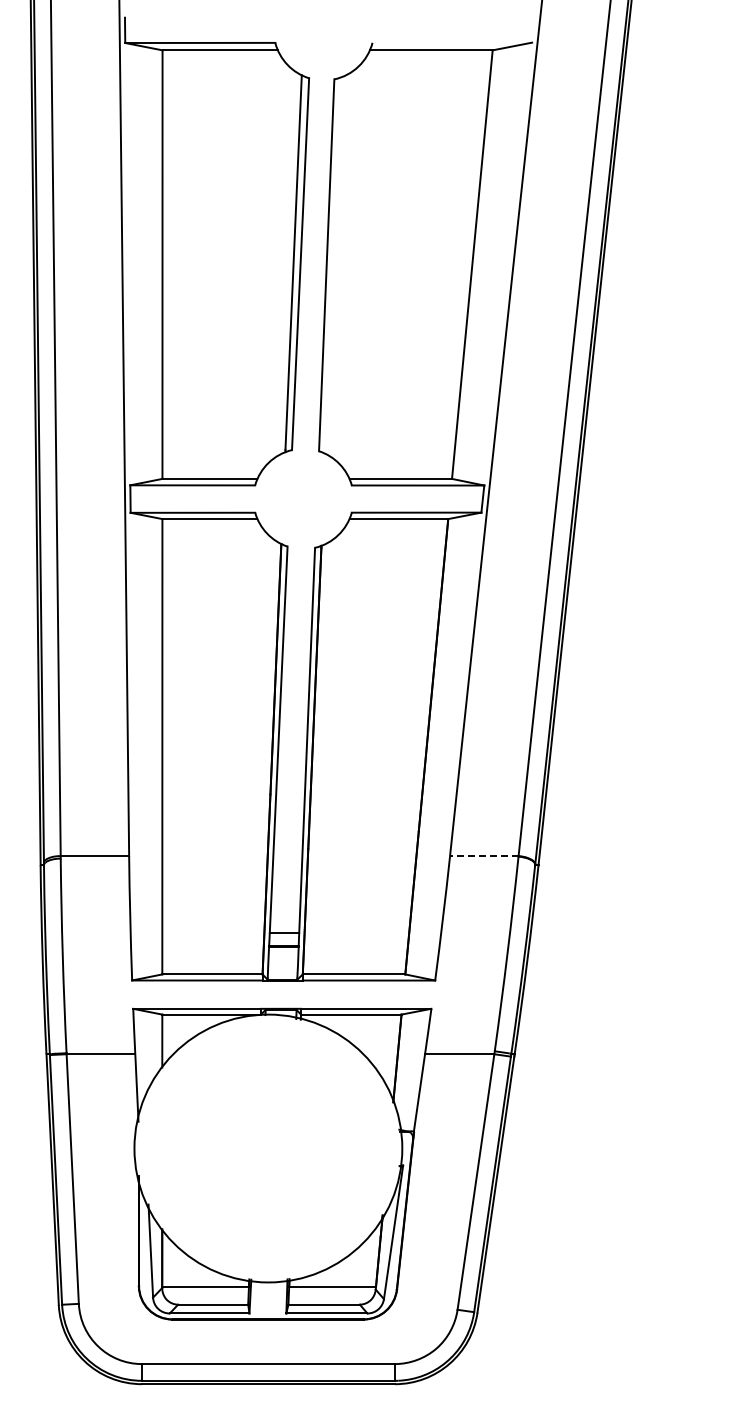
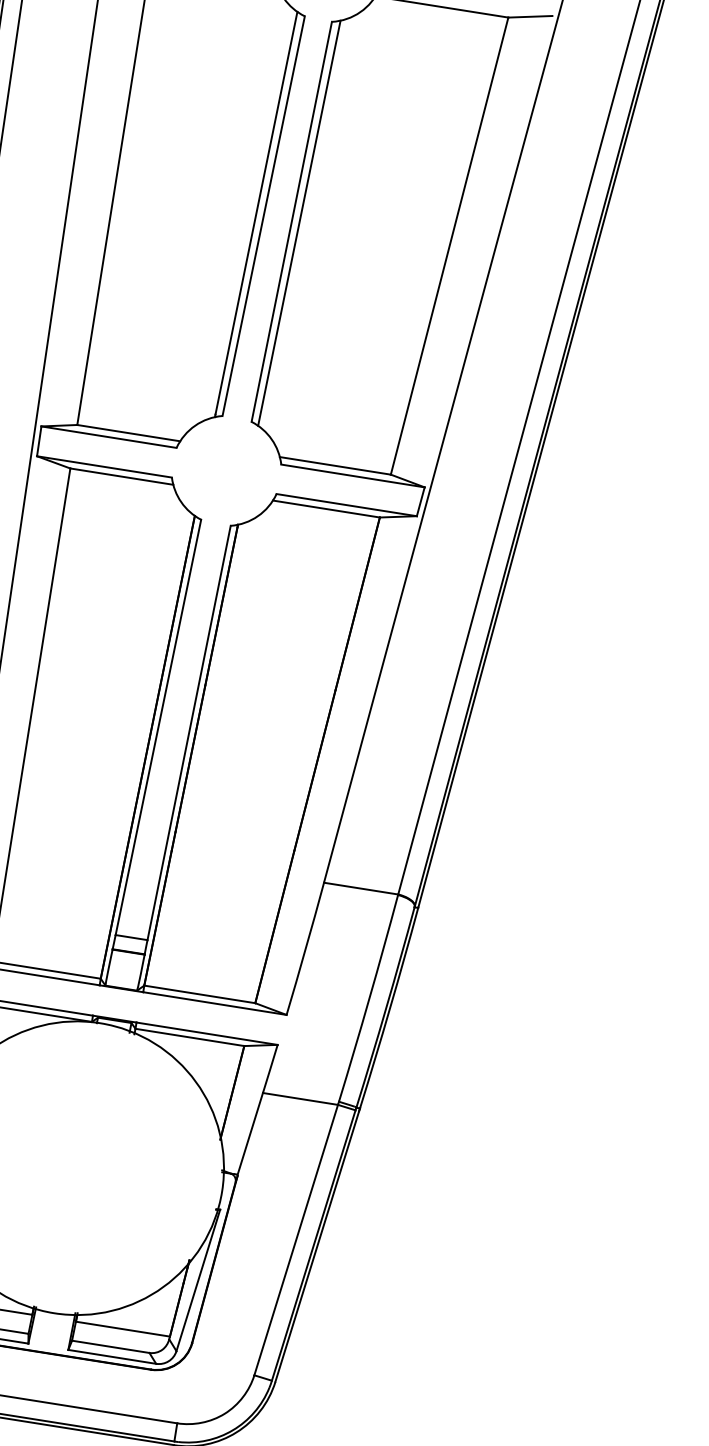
line: (333, 265) -> (299, 223), added
line: (483, 856) -> (360, 888), dashed -> solid

